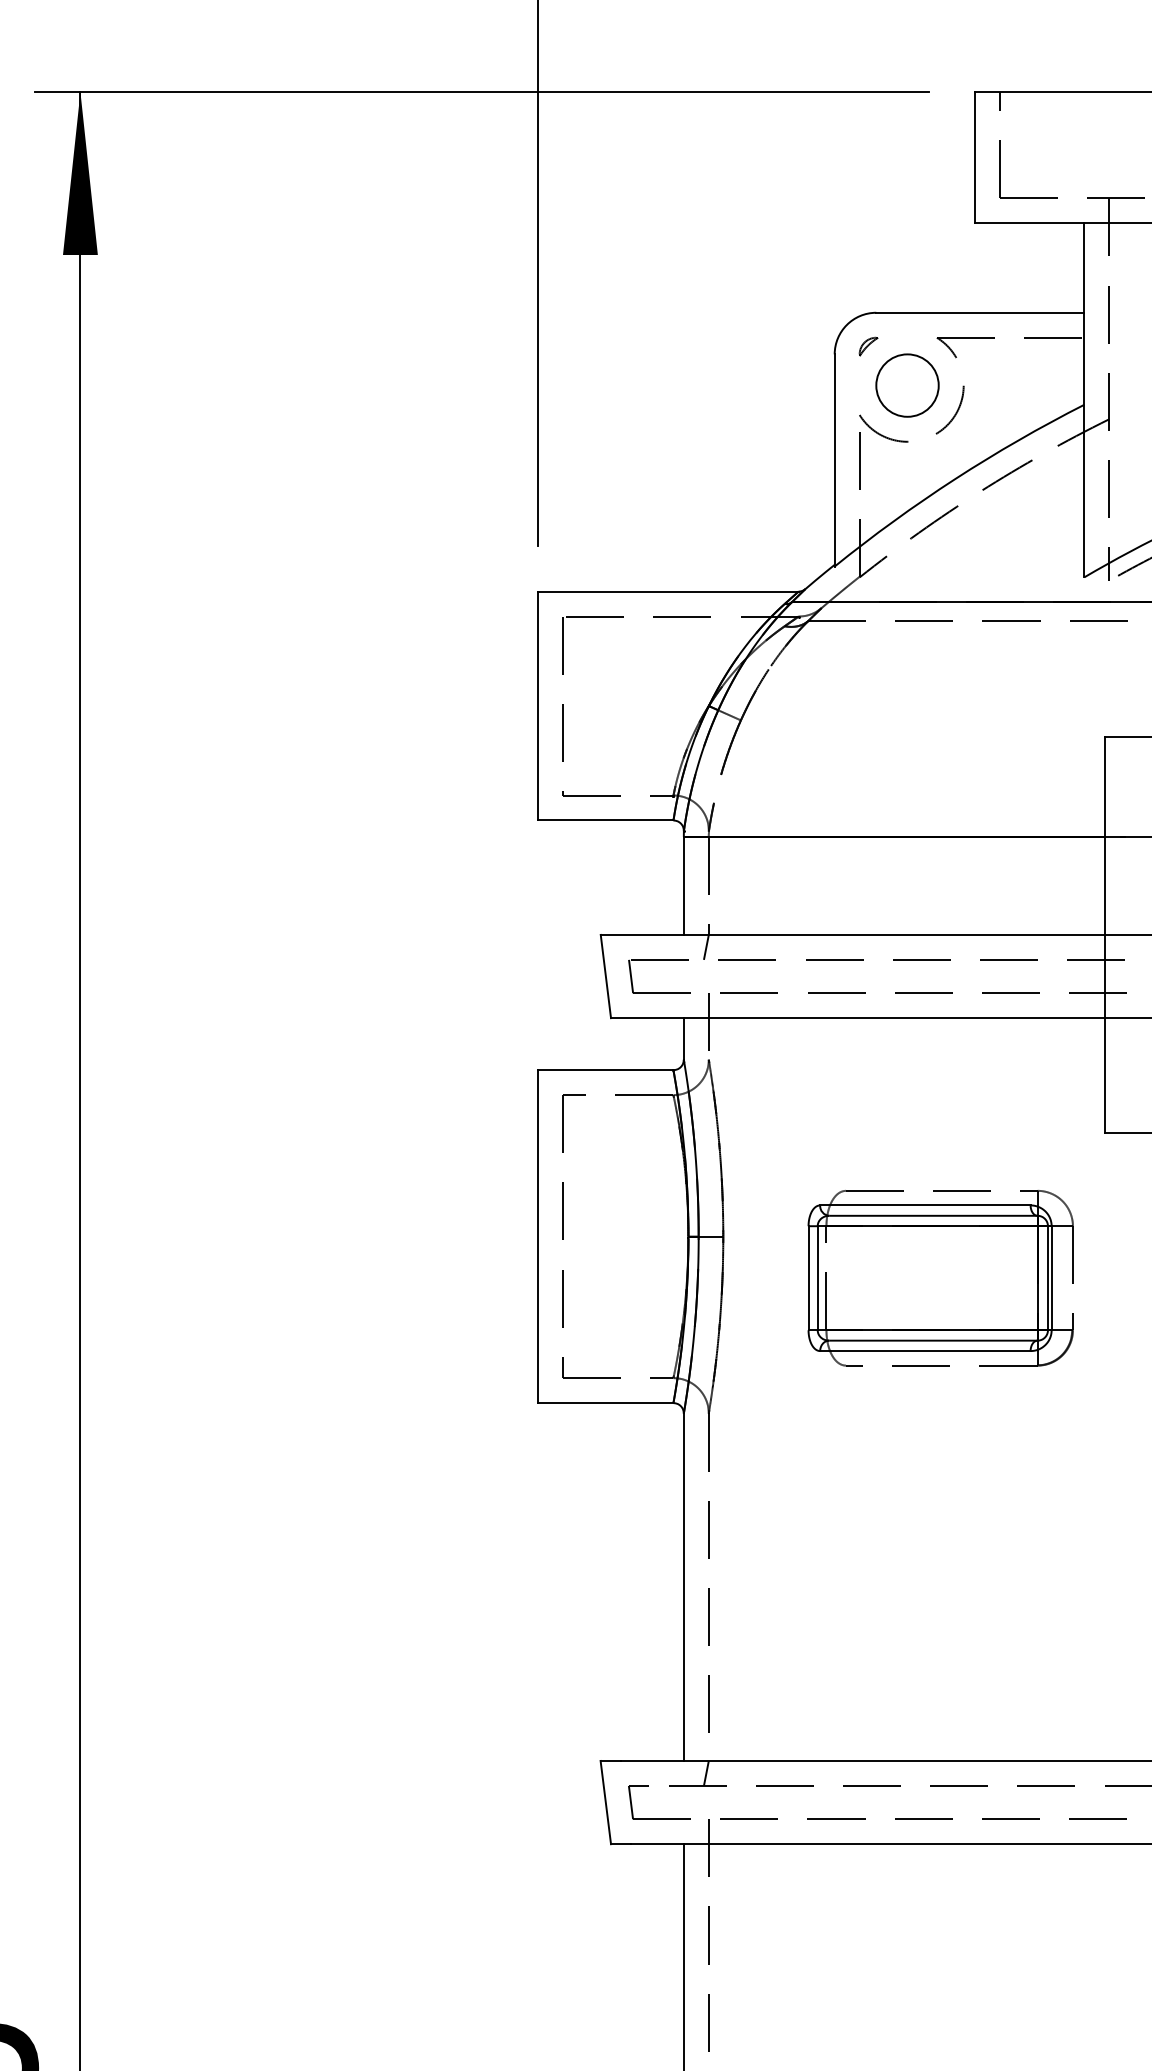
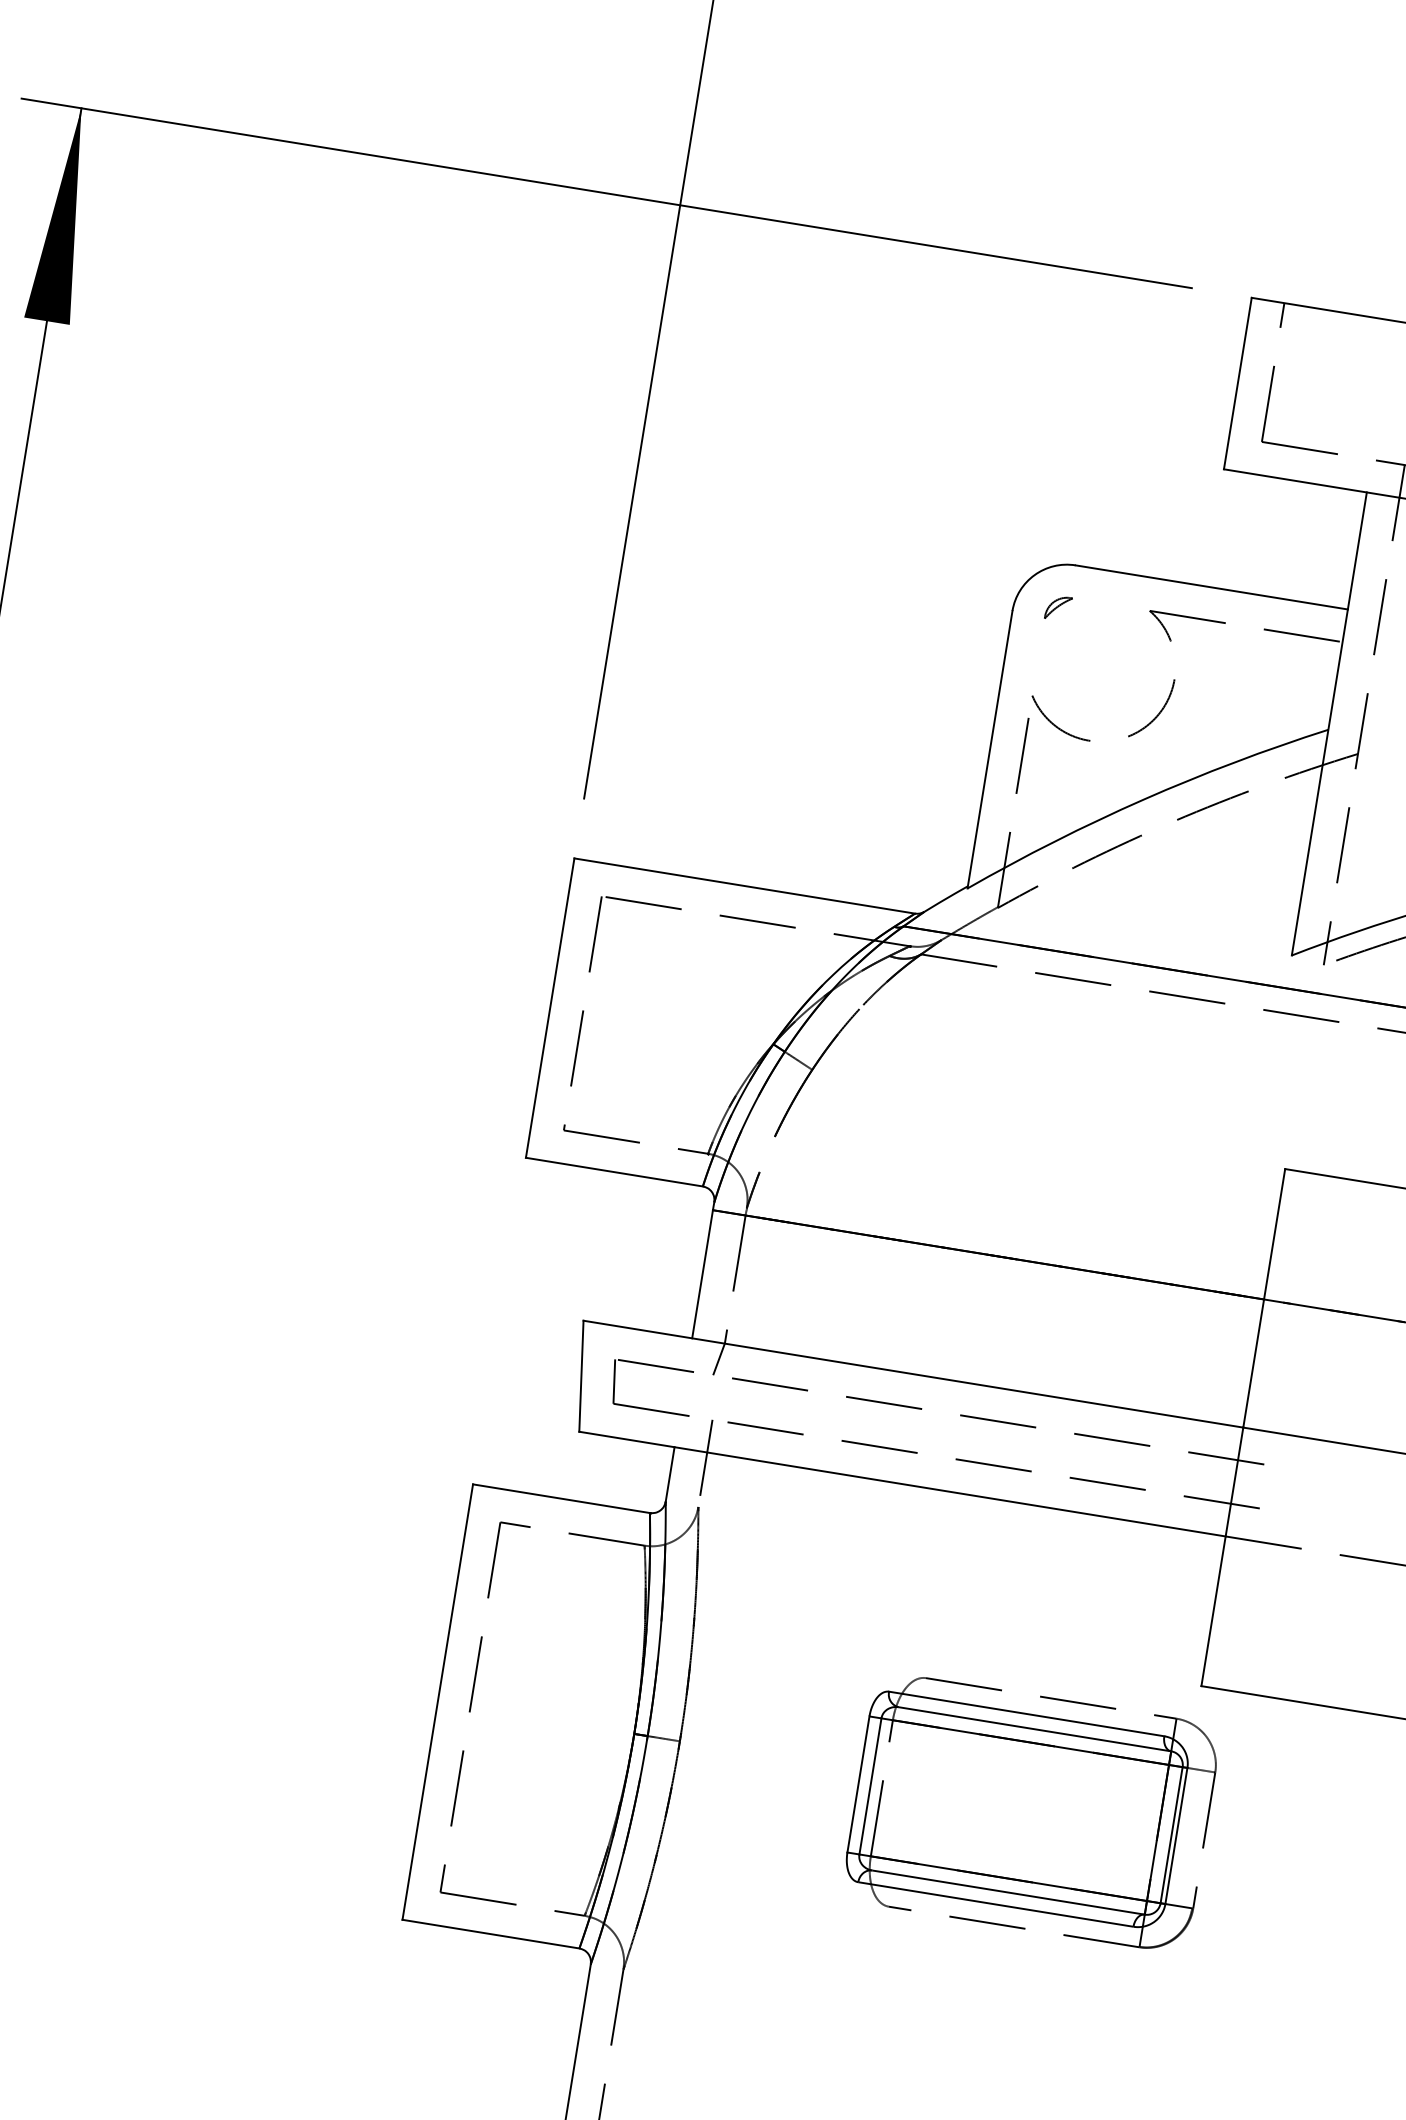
circle: (907, 385) -> (1101, 667), removed
part: (940, 1278) -> (1030, 1812), moved

